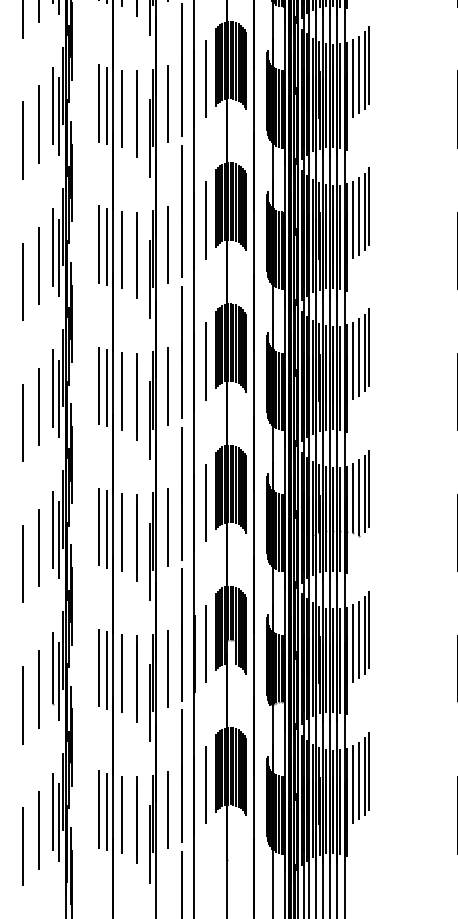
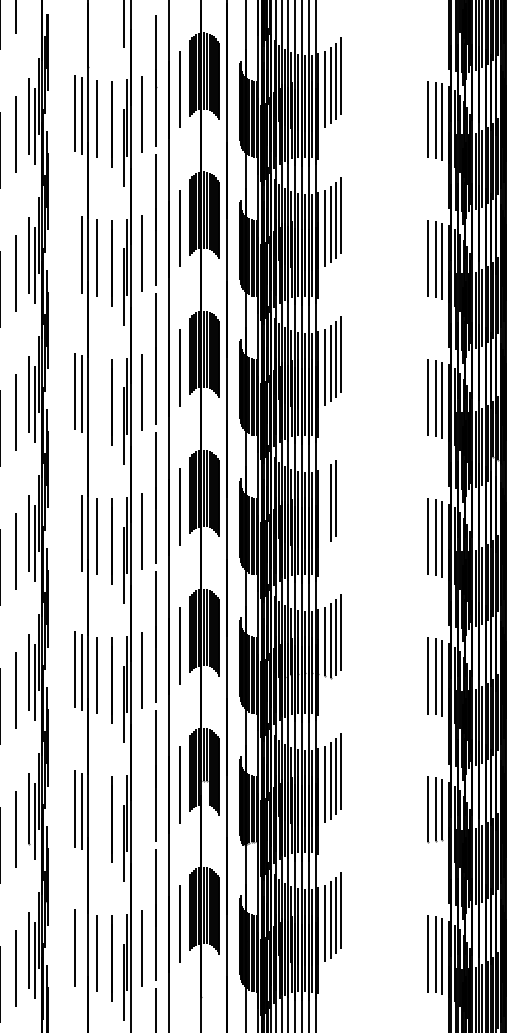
line: (98, 103) -> (74, 252), removed
line: (122, 249) -> (97, 396), removed
line: (369, 346) -> (340, 492), removed
line: (352, 361) -> (324, 506), removed
line: (98, 385) -> (74, 530), removed
line: (167, 667) -> (142, 808), removed
line: (121, 673) -> (96, 814), removed
line: (107, 811) -> (82, 949), removed

